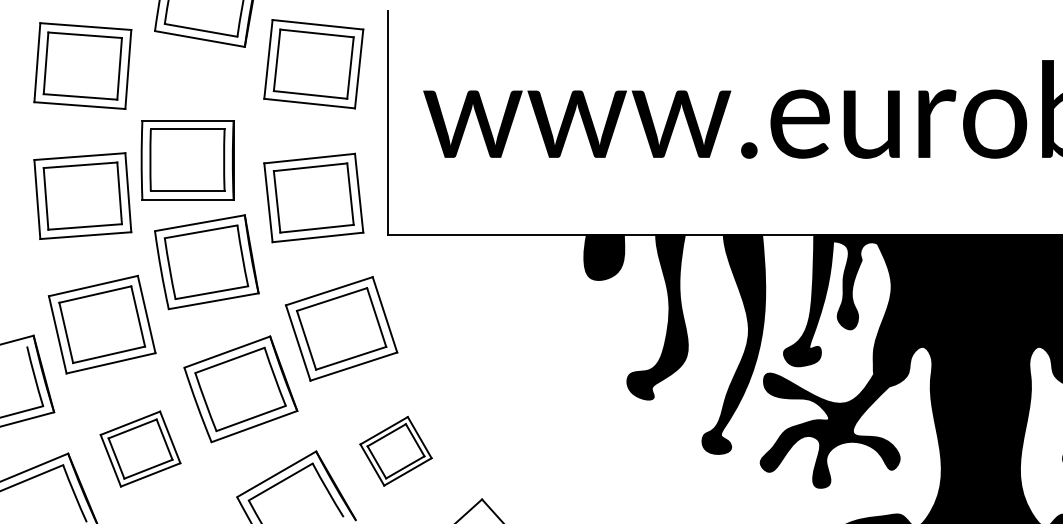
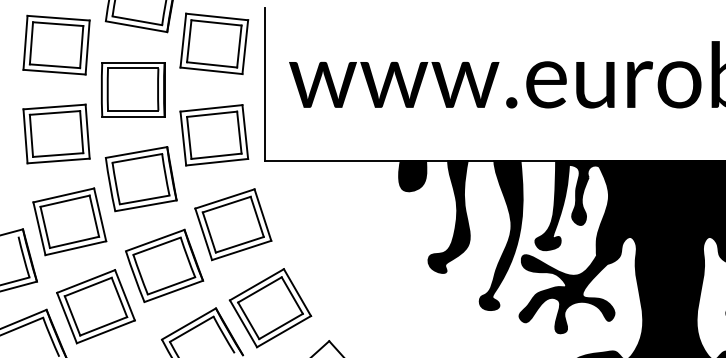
part: (188, 160) -> (133, 89), moved
part: (139, 448) -> (95, 306), size x1.43
part: (396, 451) -> (270, 308), size x1.67

